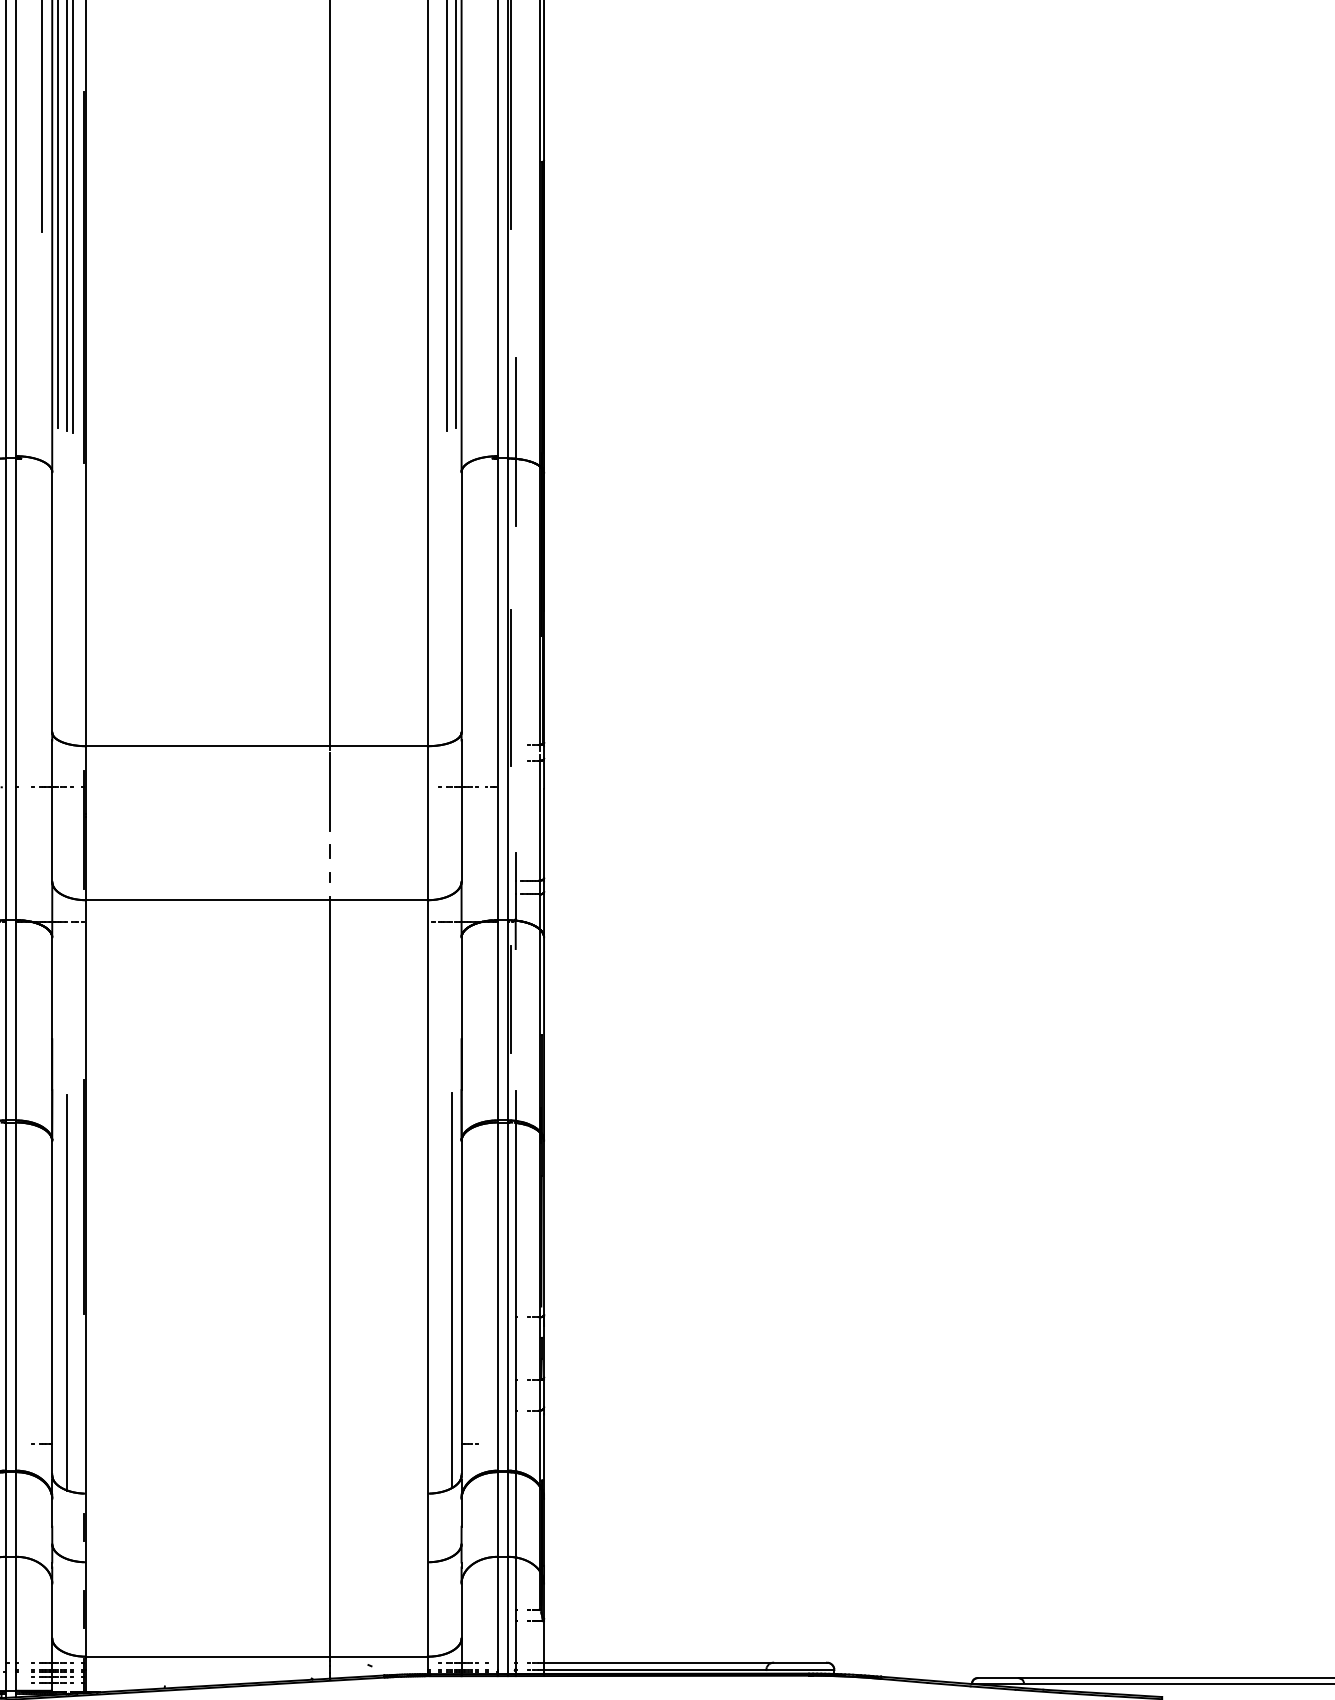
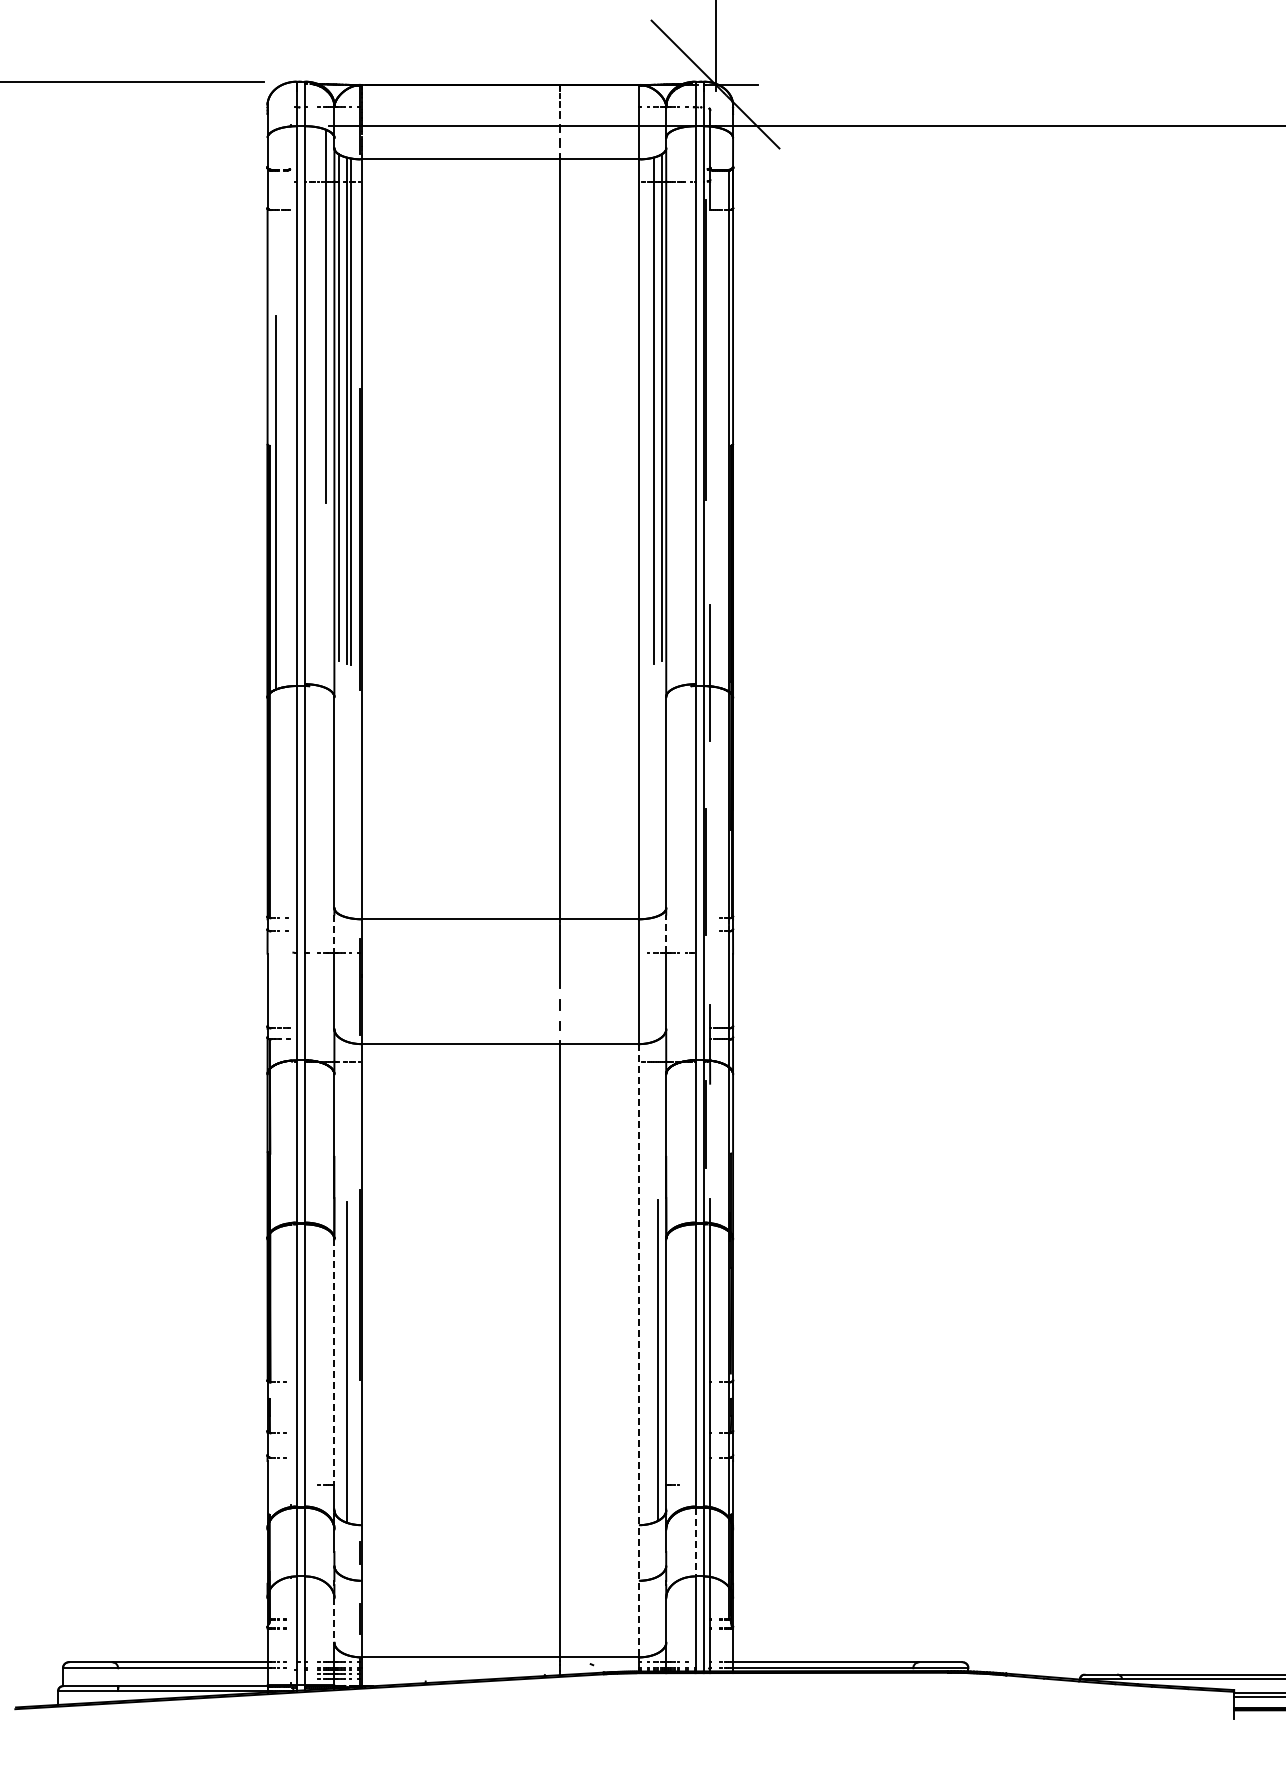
line: (461, 763) -> (666, 933), solid -> dashed
line: (52, 764) -> (334, 934), solid -> dashed
line: (427, 1278) -> (638, 1350), solid -> dashed
line: (52, 1292) -> (334, 1362), solid -> dashed
line: (497, 1514) -> (695, 1542), solid -> dashed
line: (52, 1611) -> (334, 1620), solid -> dashed

